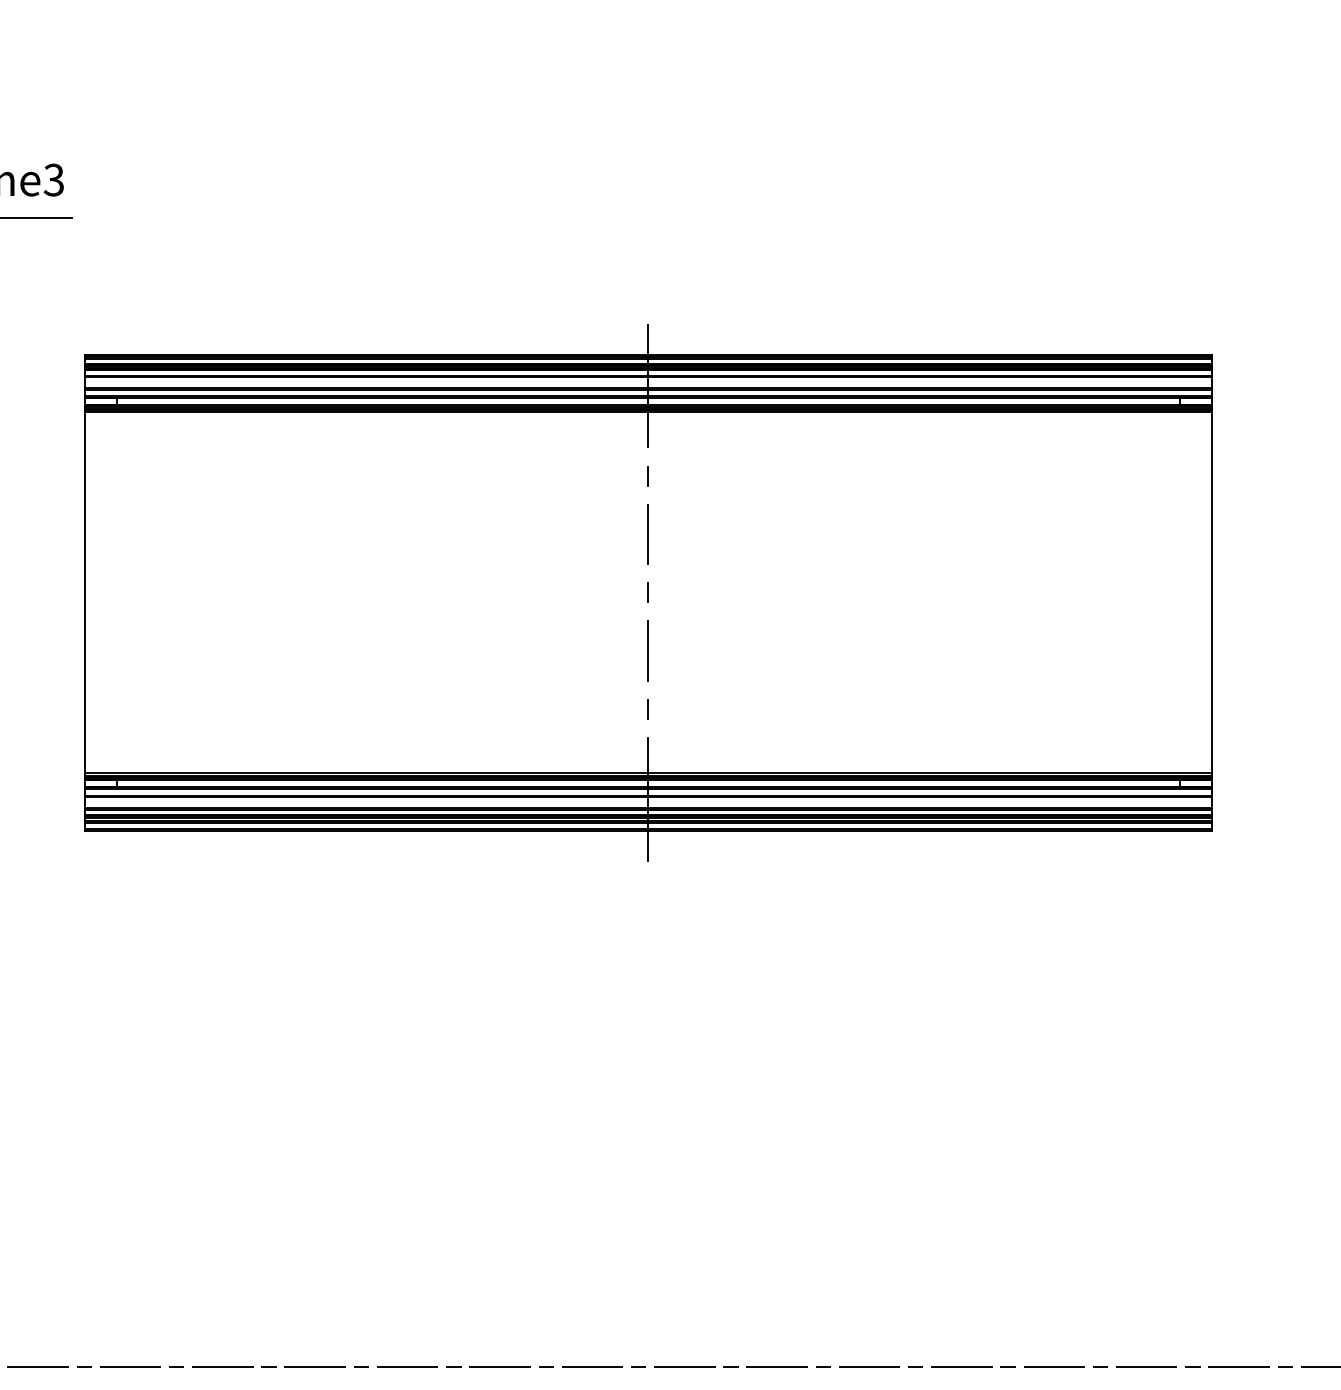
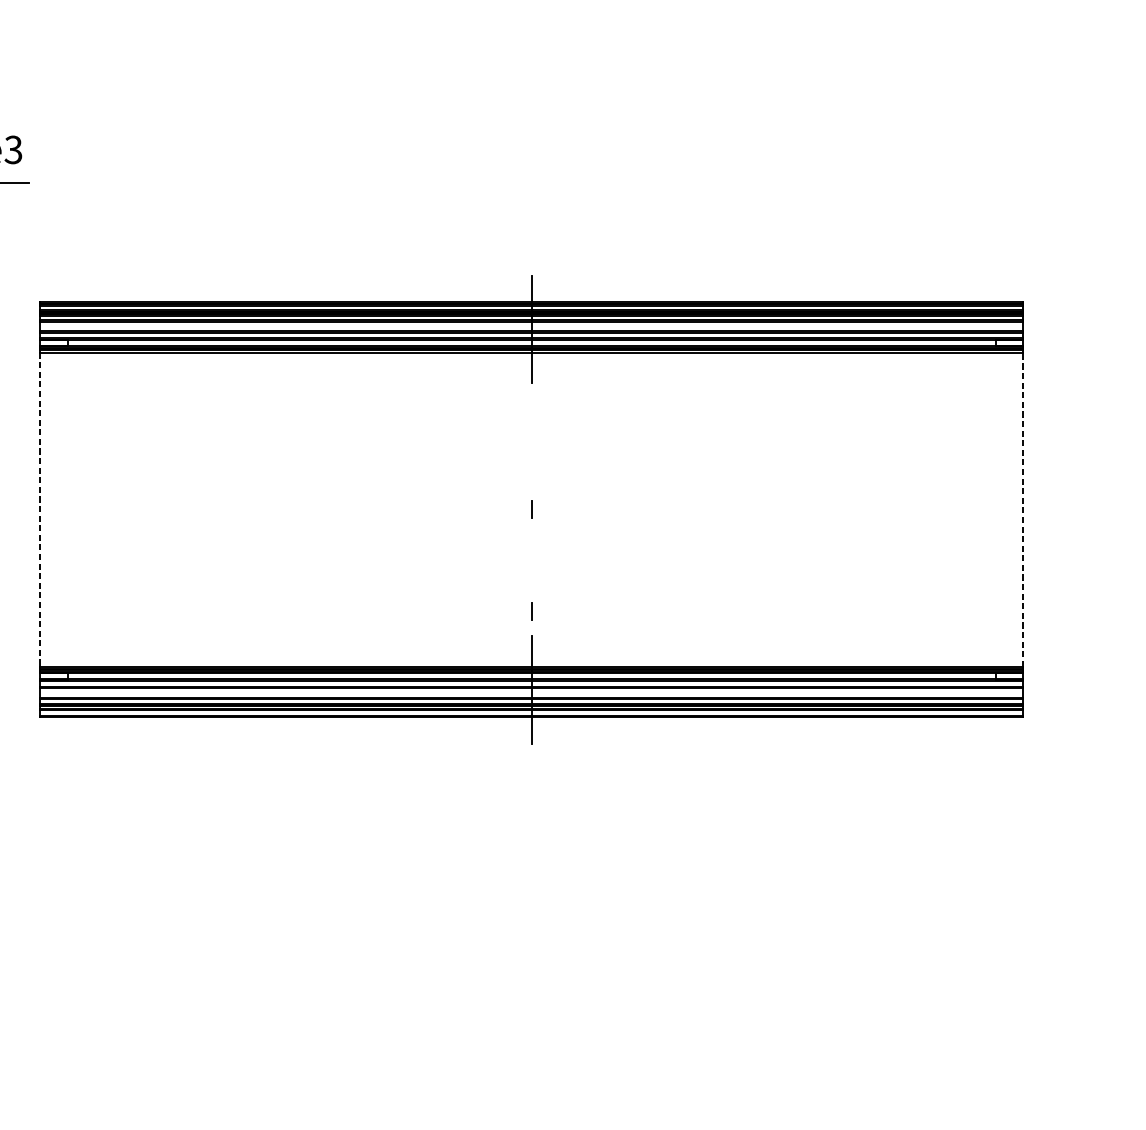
line: (647, 476) -> (531, 408), removed
line: (648, 534) -> (531, 458), removed
line: (1212, 592) -> (1023, 509), solid -> dashed
line: (84, 593) -> (40, 510), solid -> dashed
line: (648, 650) -> (531, 560), removed

